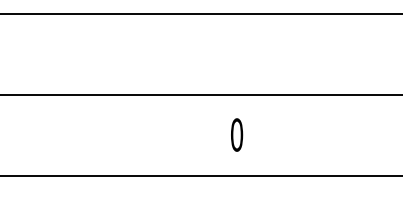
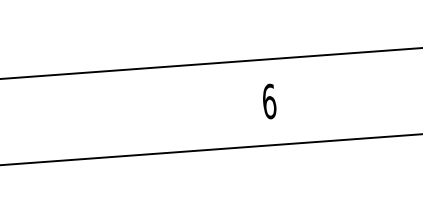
text: (237, 134) -> (269, 101), 0 -> 6

